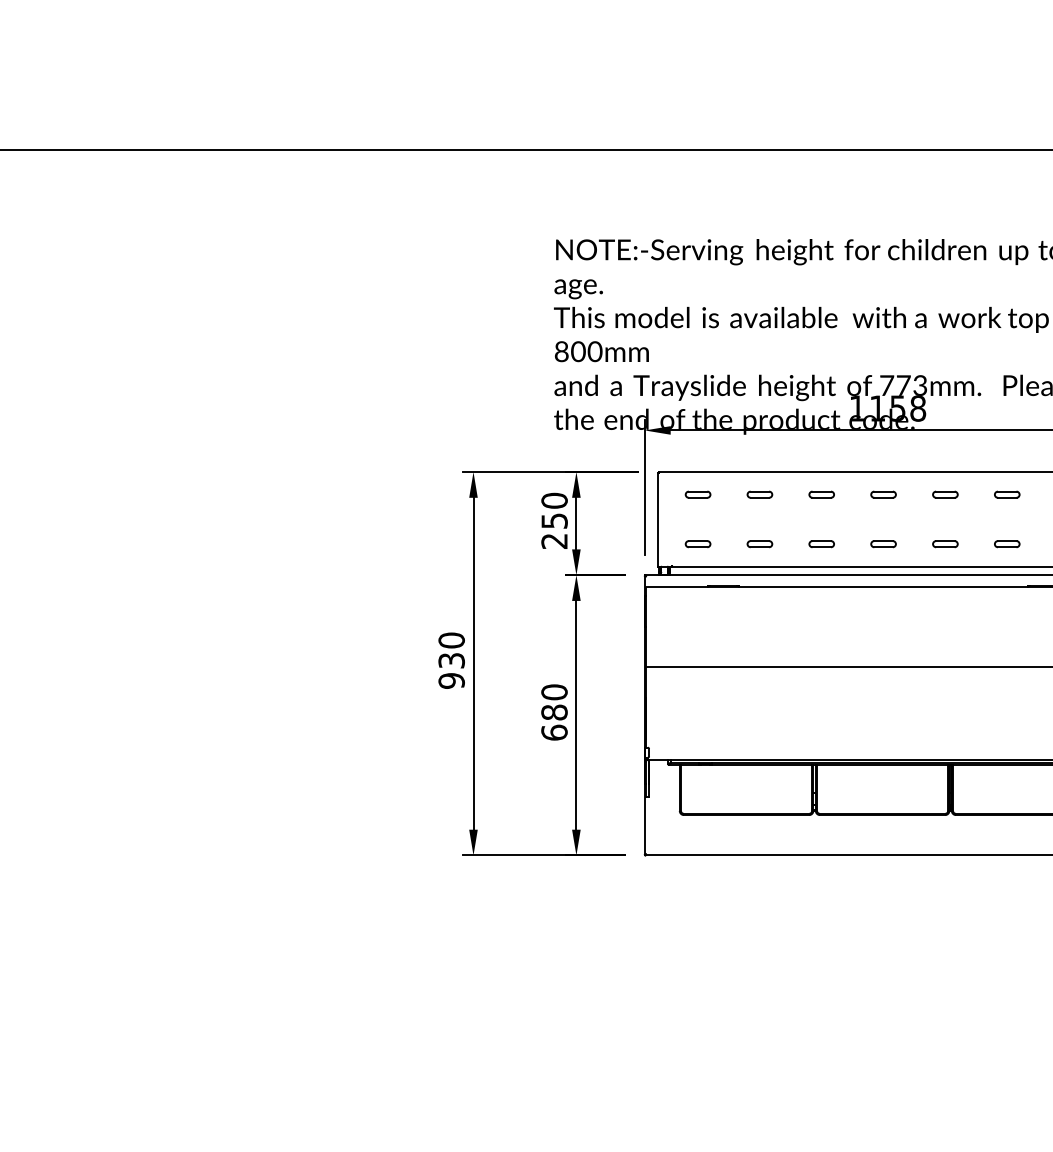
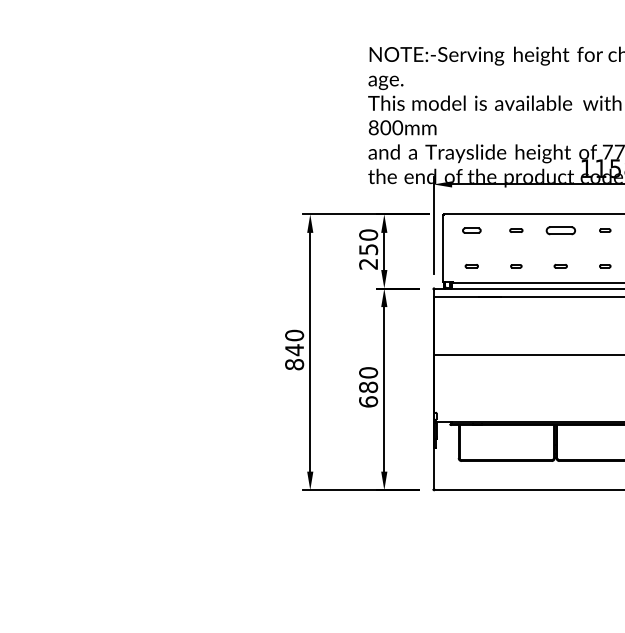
part: (759, 494) -> (516, 230), size x0.7
part: (821, 494) -> (560, 230), size x1.6
part: (883, 494) -> (605, 230), size x0.6
part: (697, 544) -> (471, 266), size x0.7
part: (759, 544) -> (516, 266), size x0.6
part: (821, 544) -> (560, 266), size x0.7
part: (883, 544) -> (605, 266), size x0.6
text: (451, 670) -> (294, 357), 930 -> 840

